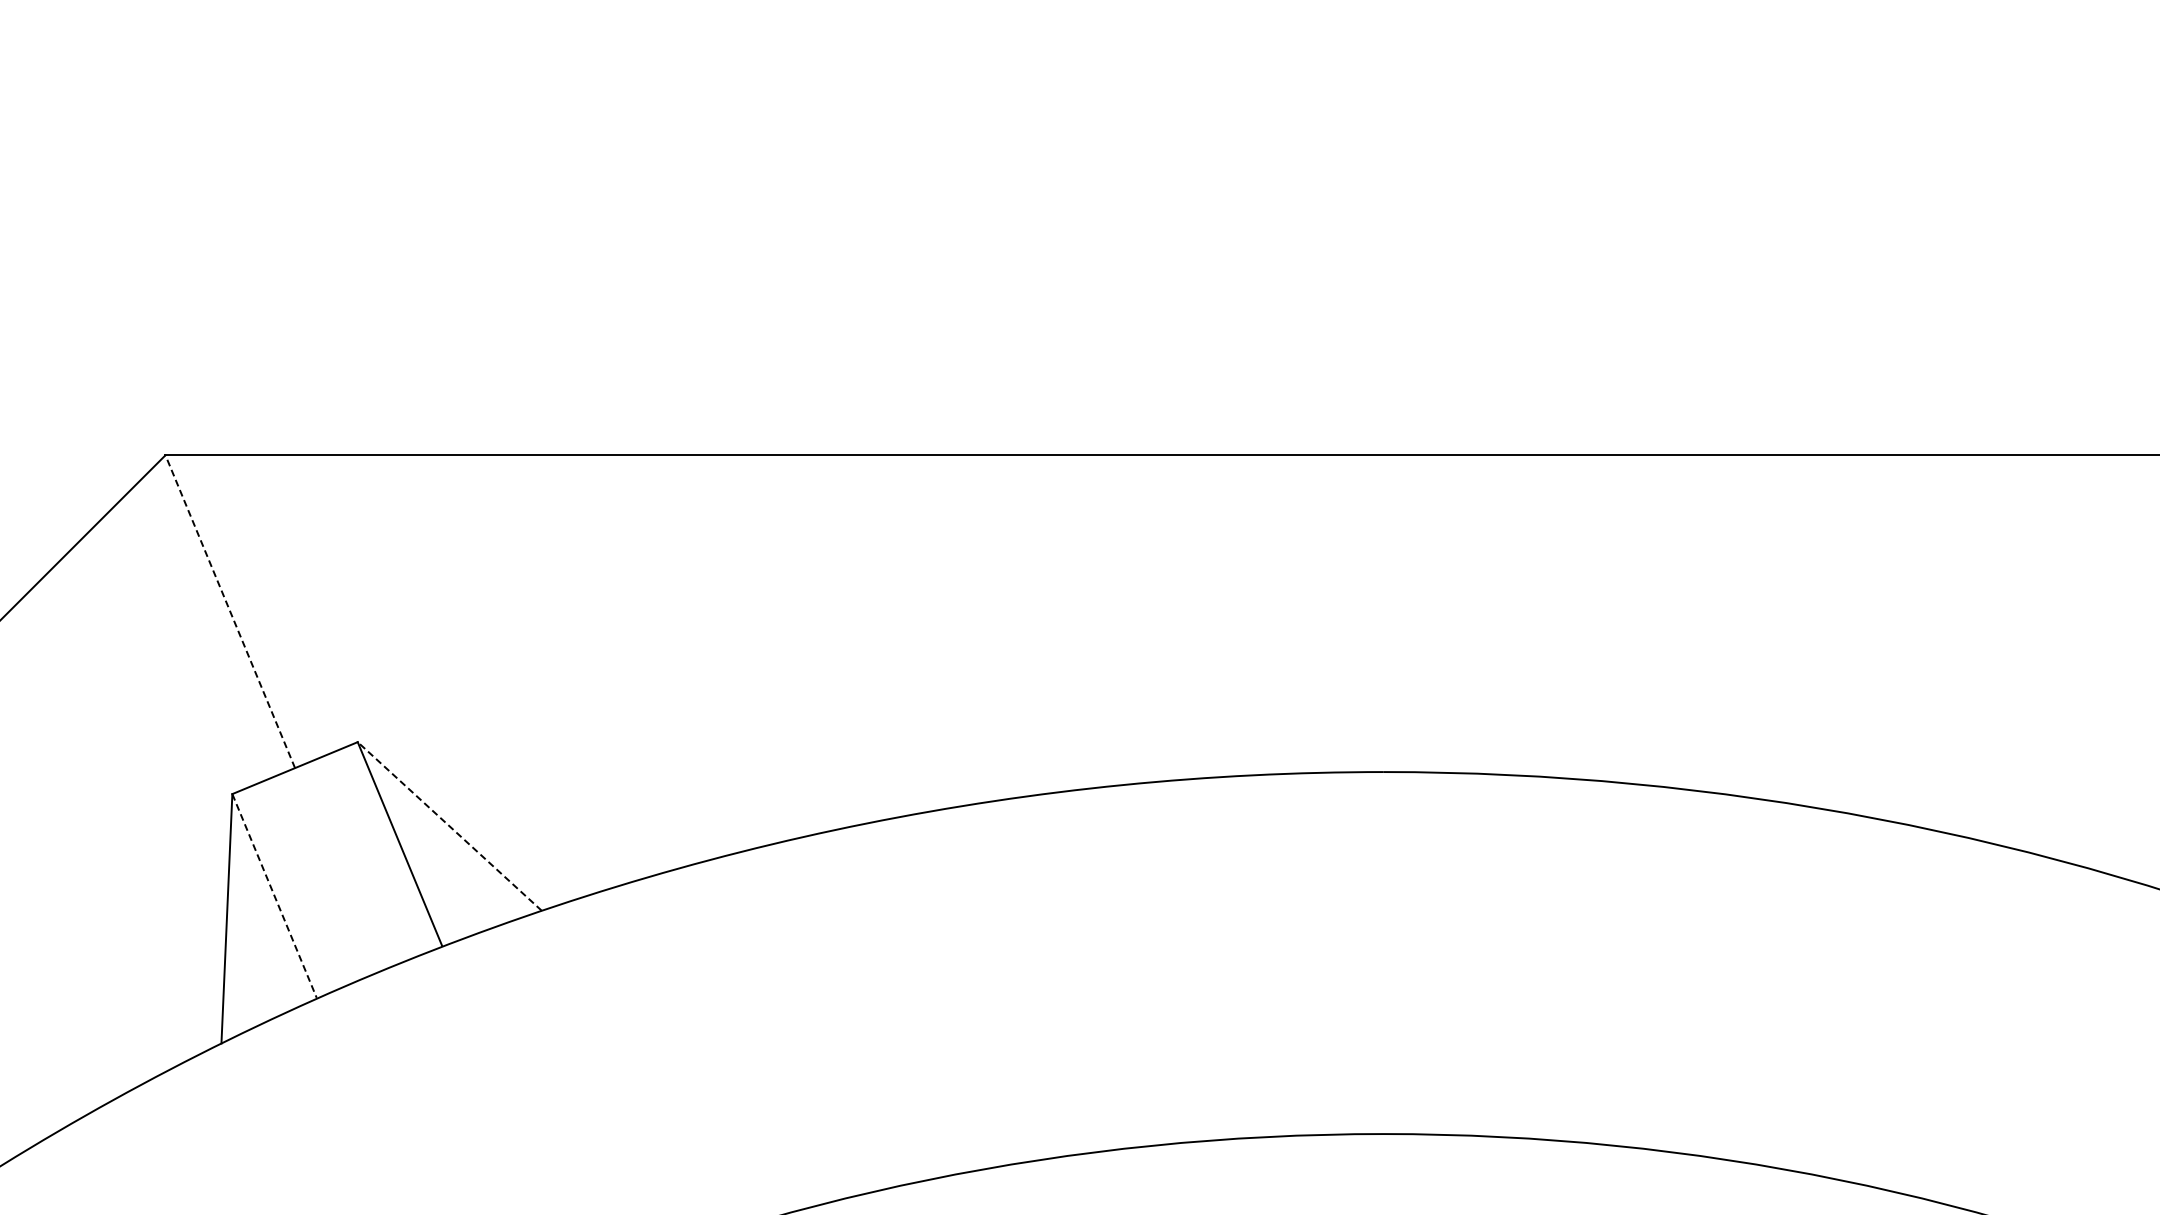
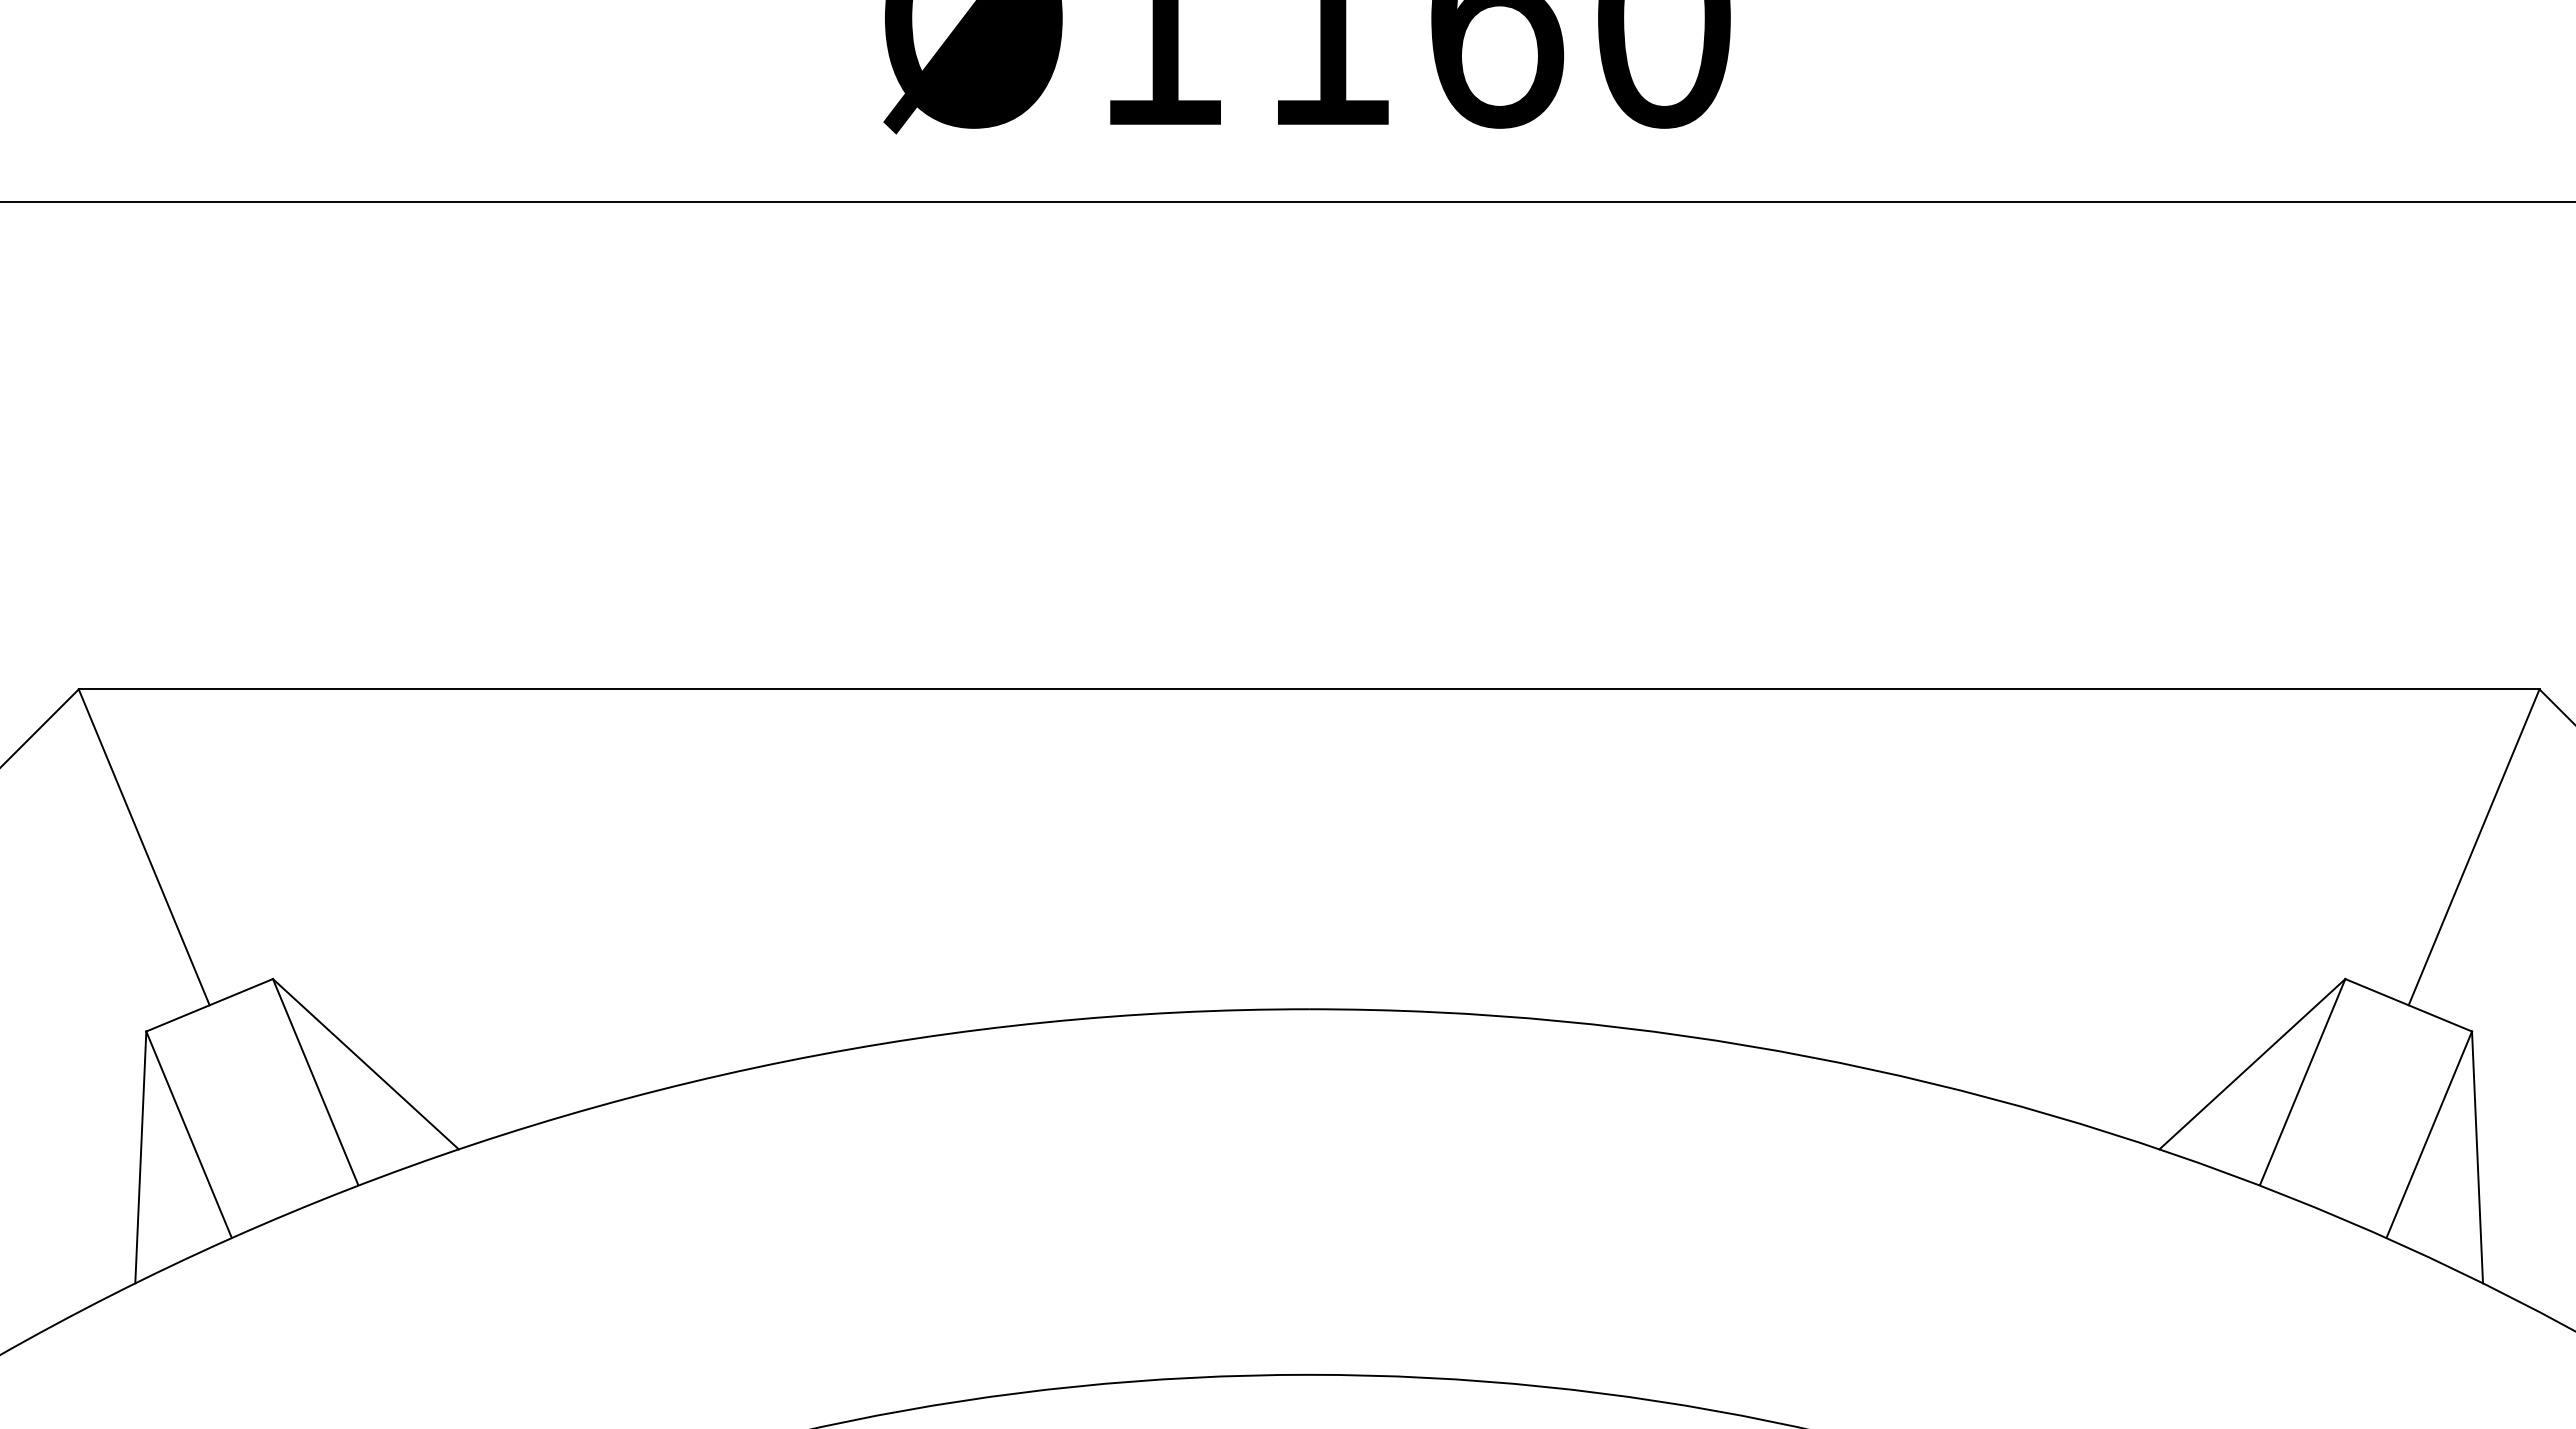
line: (230, 611) -> (144, 847), dashed -> solid
line: (449, 825) -> (365, 1063), dashed -> solid
line: (275, 896) -> (189, 1134), dashed -> solid

